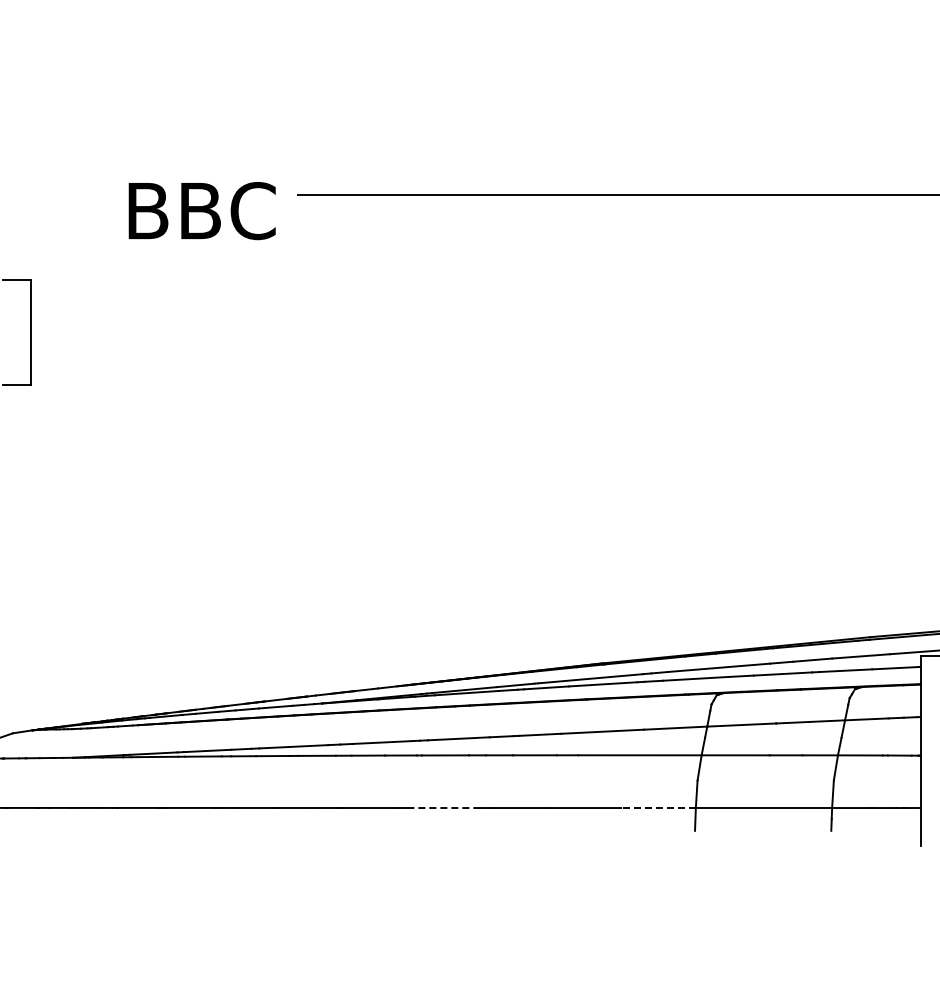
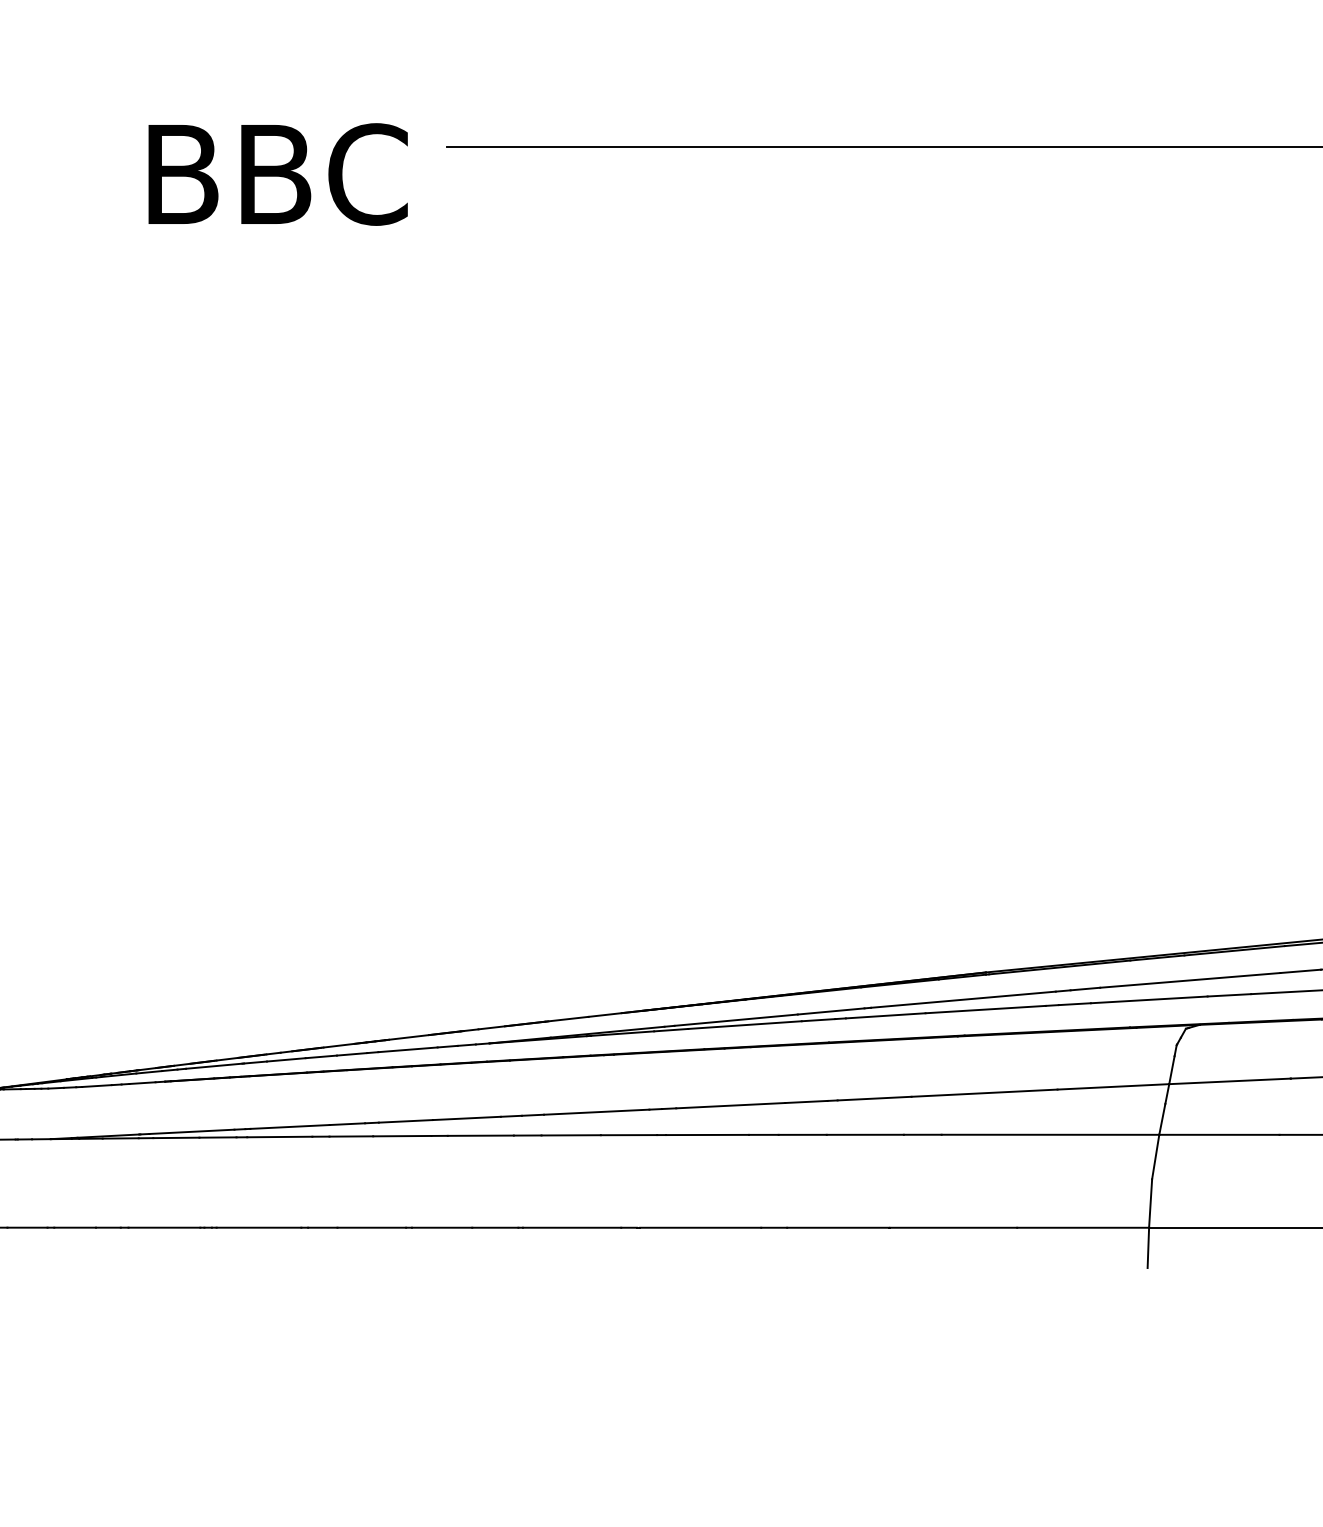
line: (442, 808) -> (702, 1228), dashed -> solid
line: (657, 808) -> (1081, 1228), dashed -> solid

